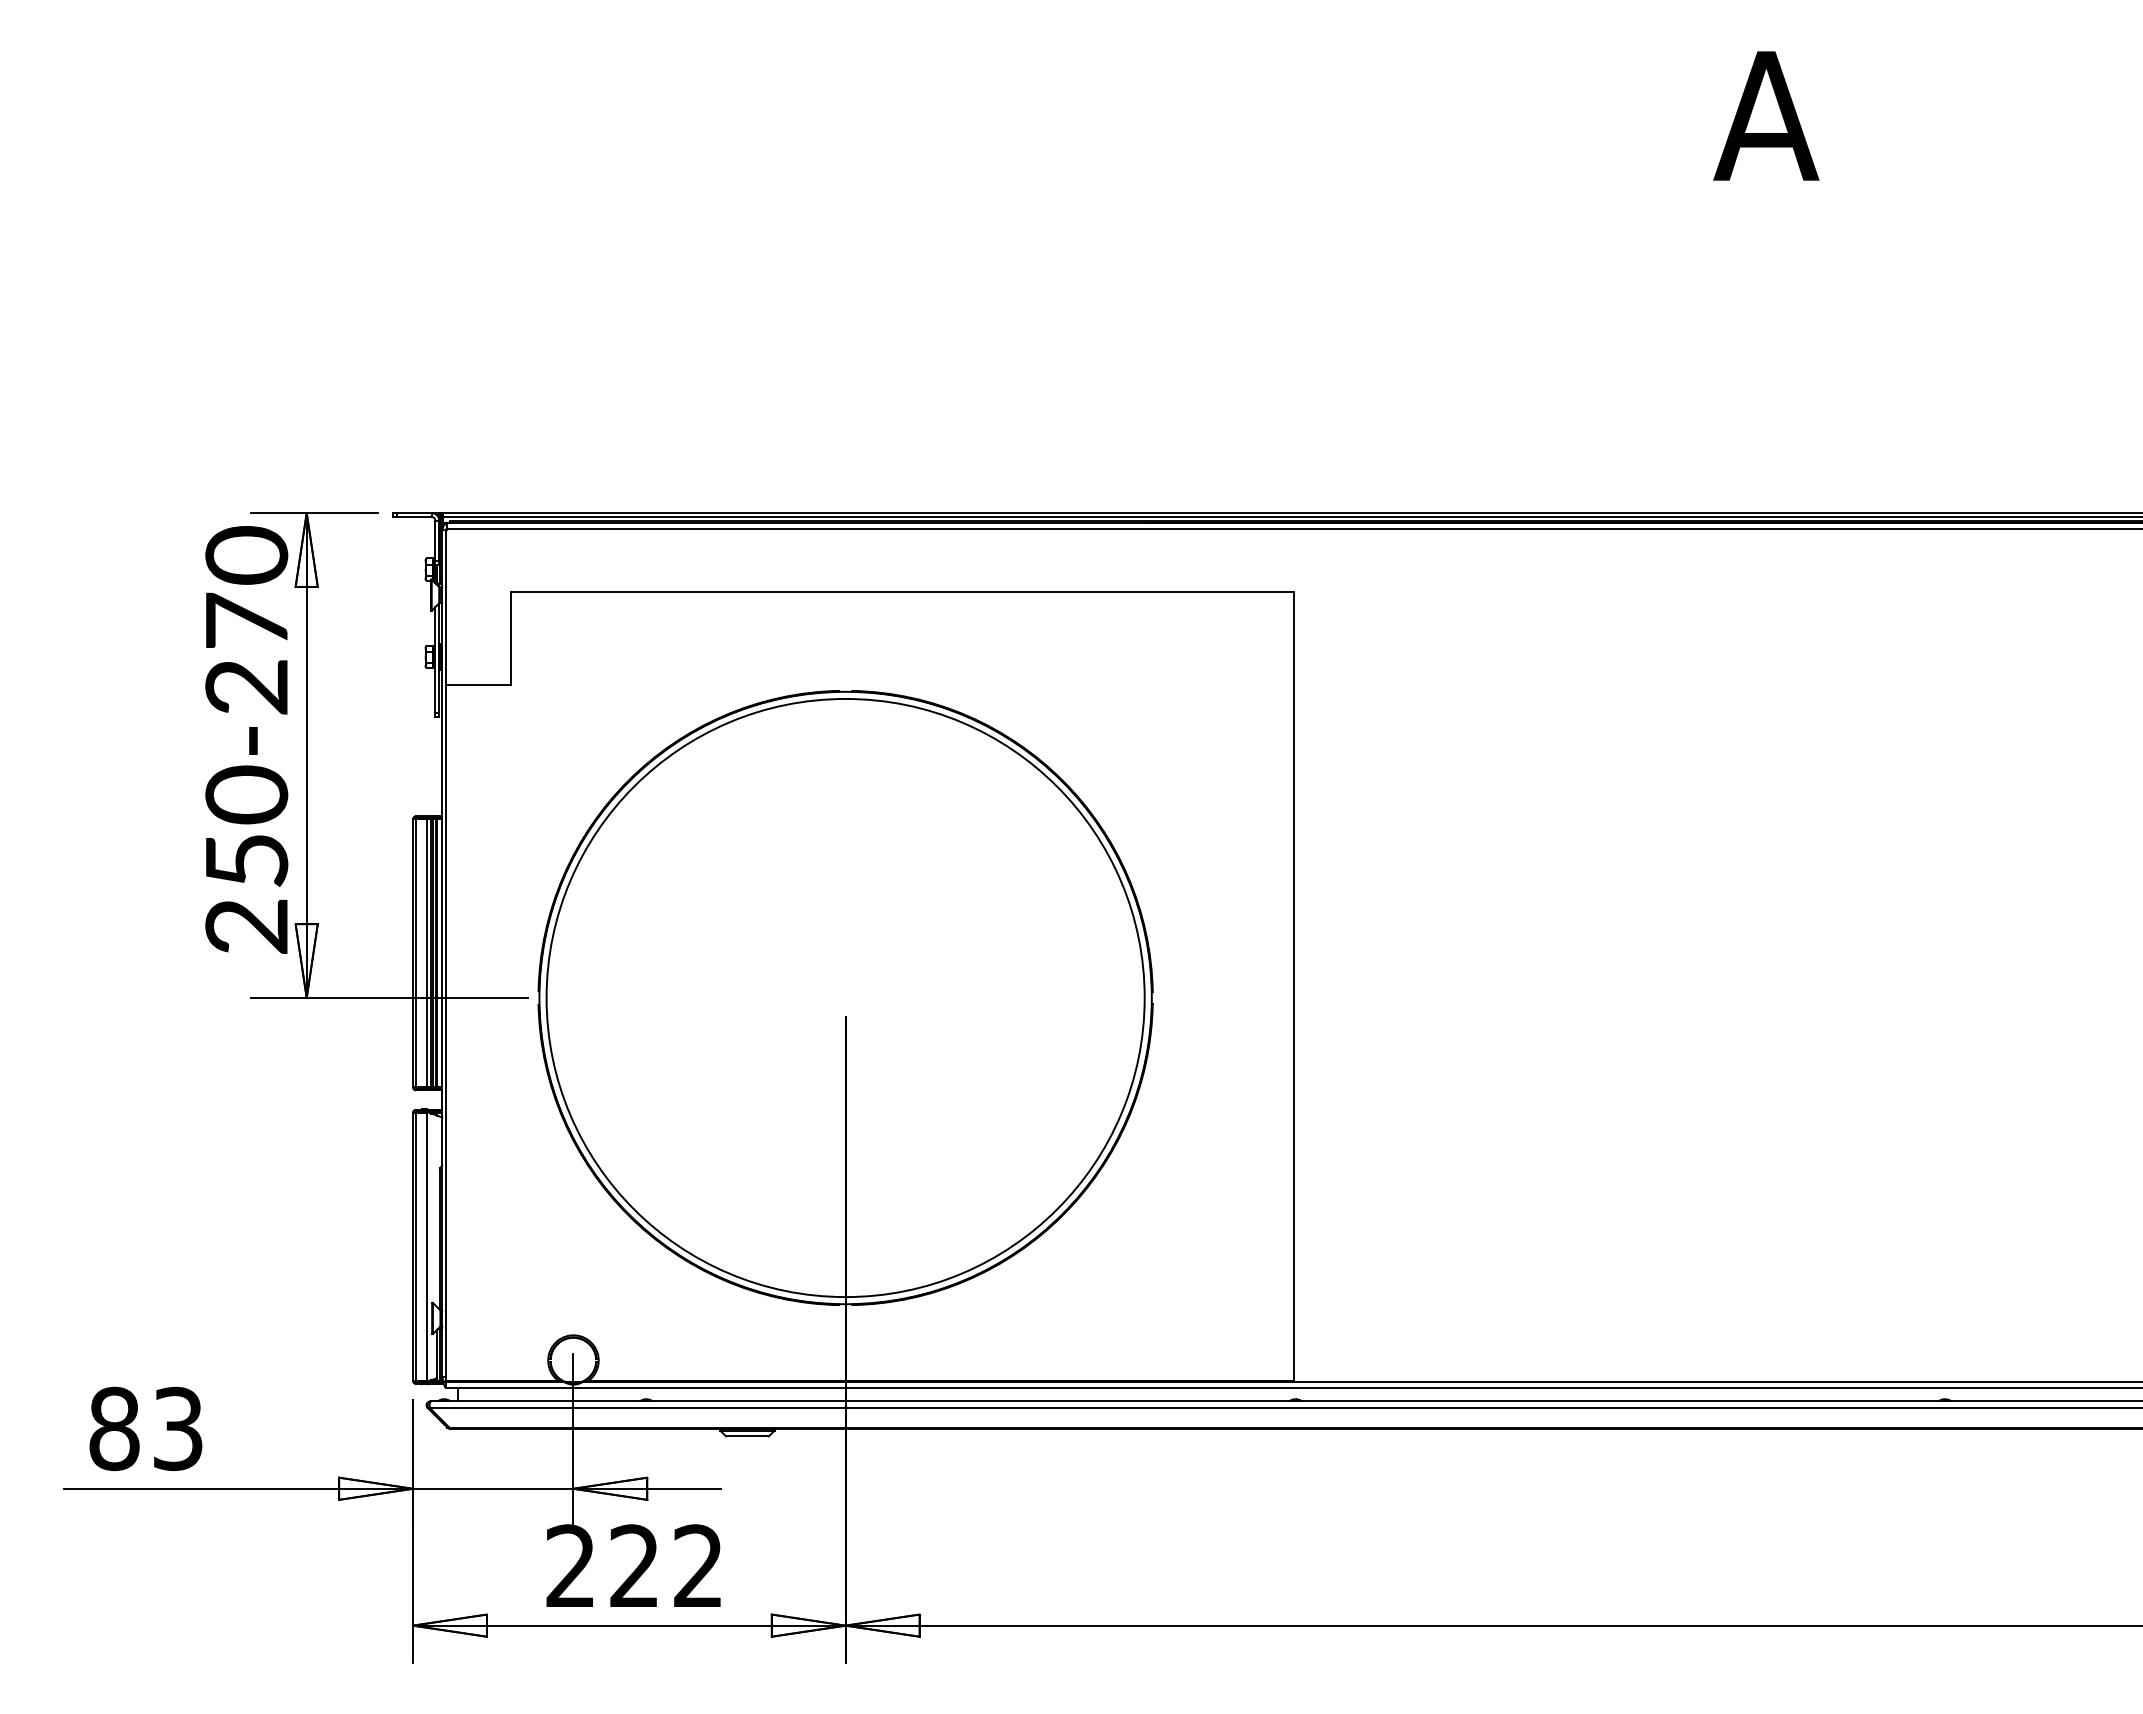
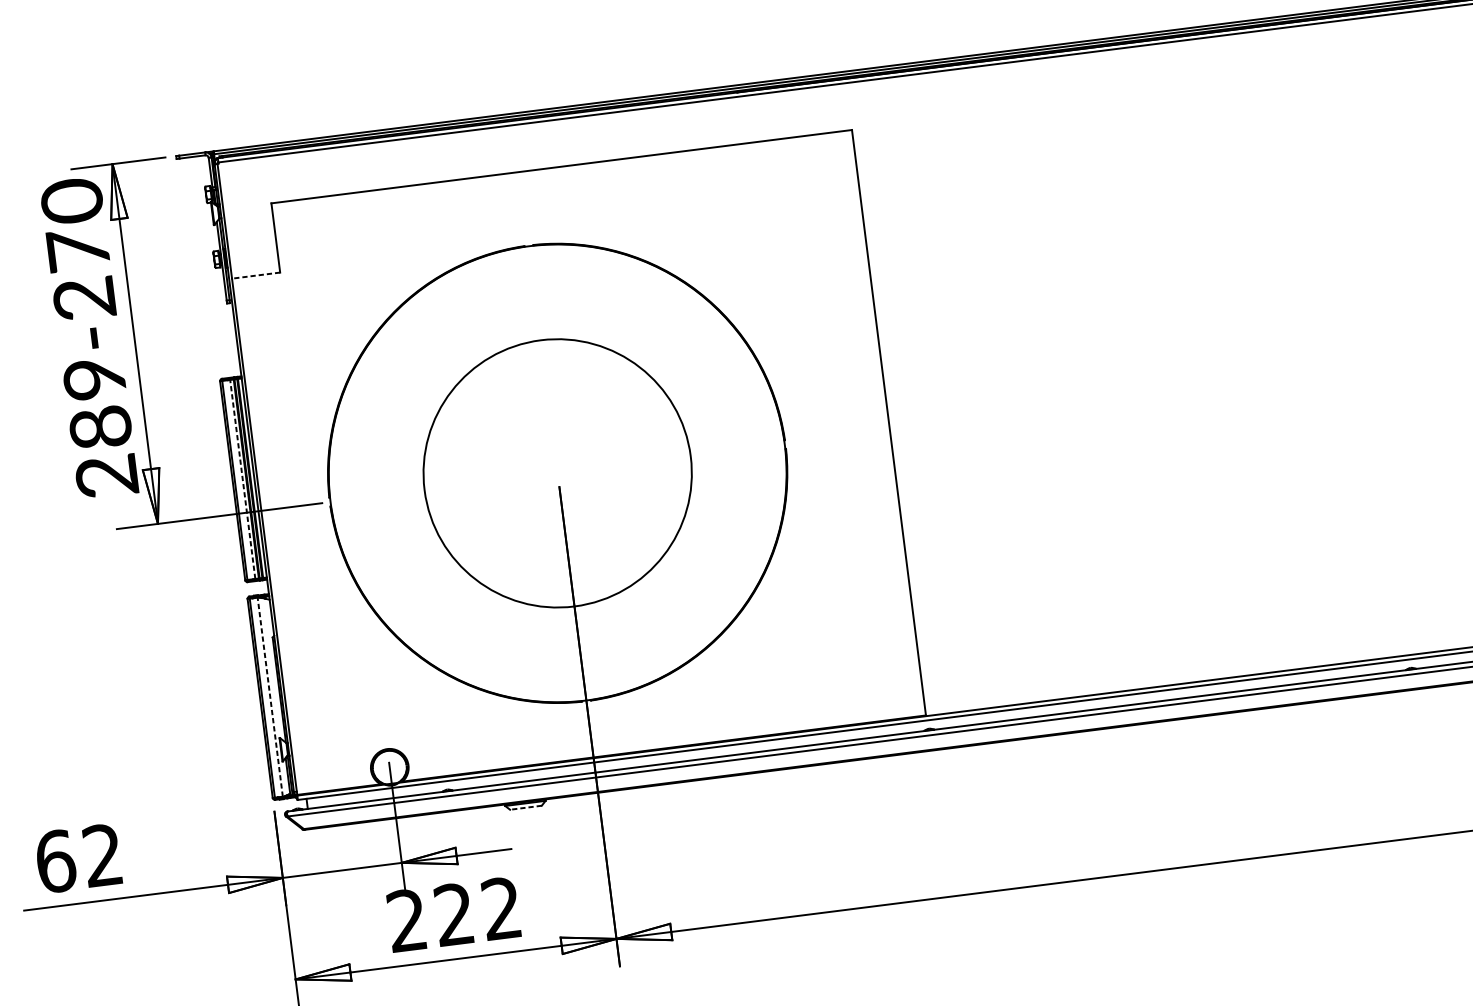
line: (478, 685) -> (256, 275), solid -> dashed
text: (246, 826) -> (97, 402), 250-270 -> 289-270
line: (426, 952) -> (242, 478), solid -> dashed
circle: (845, 997) -> (557, 473), size x0.6
line: (426, 1246) -> (270, 696), solid -> dashed
text: (145, 1428) -> (78, 858), 83 -> 62
line: (746, 1436) -> (525, 807), solid -> dashed

